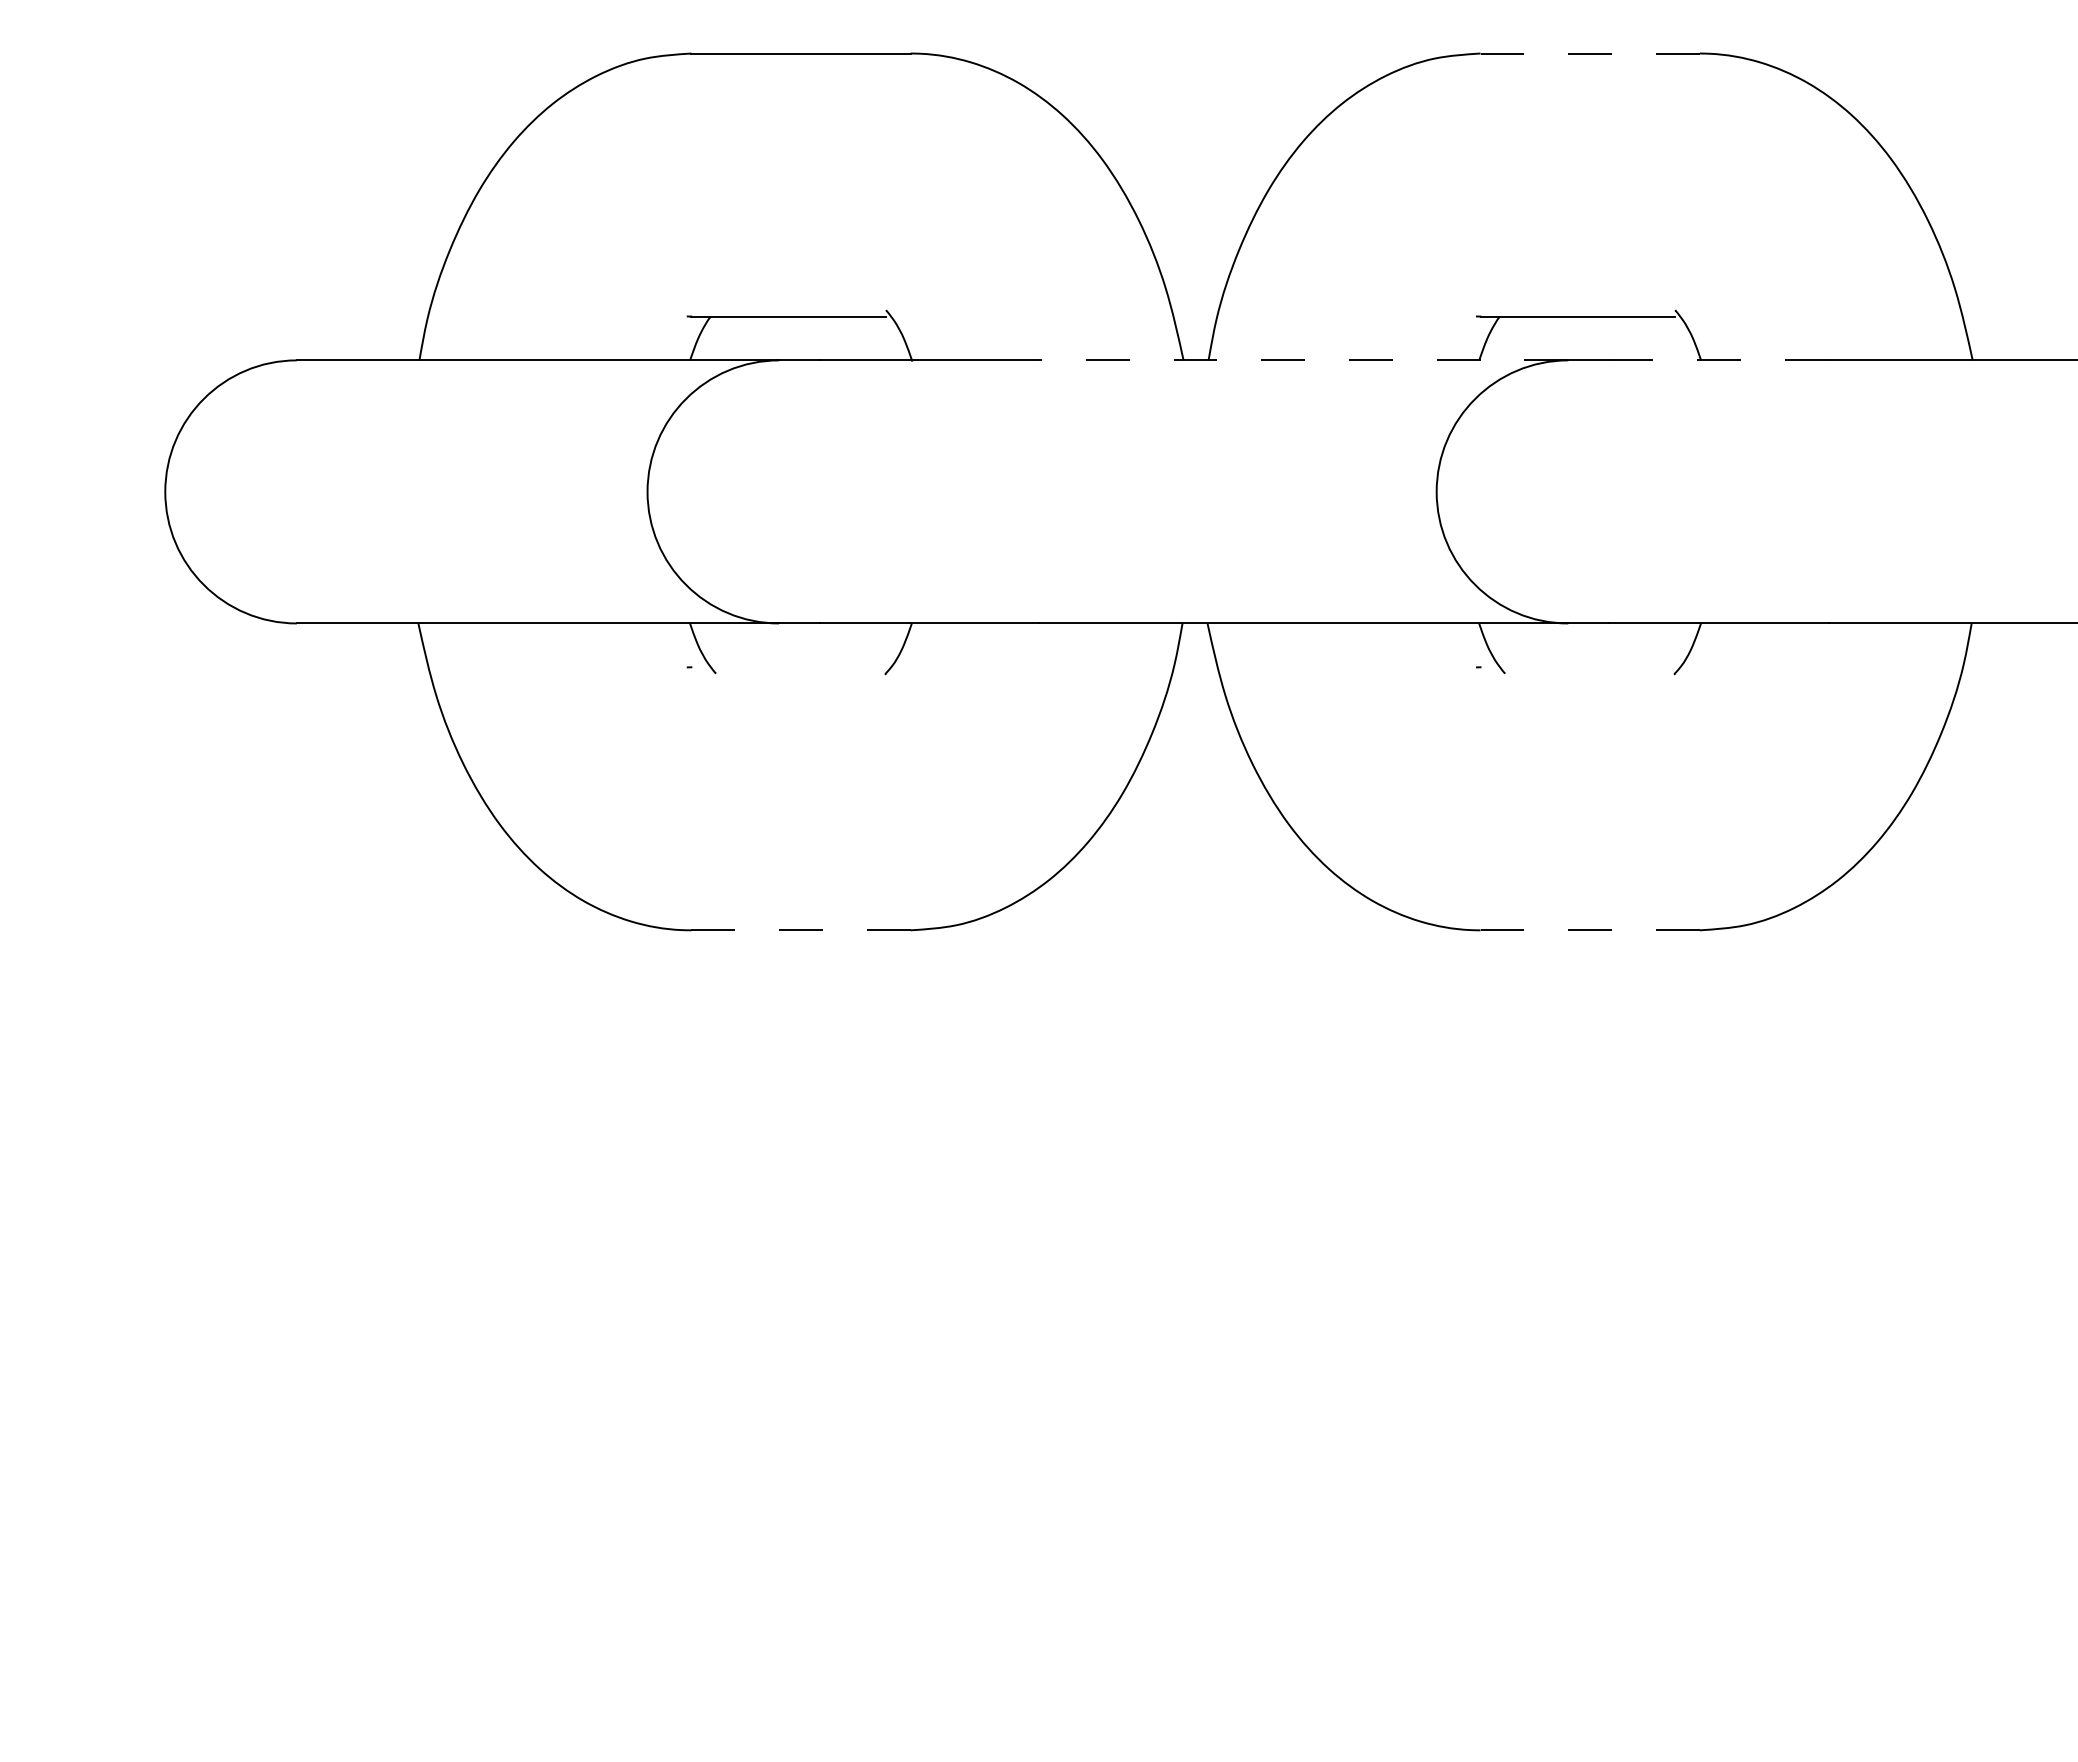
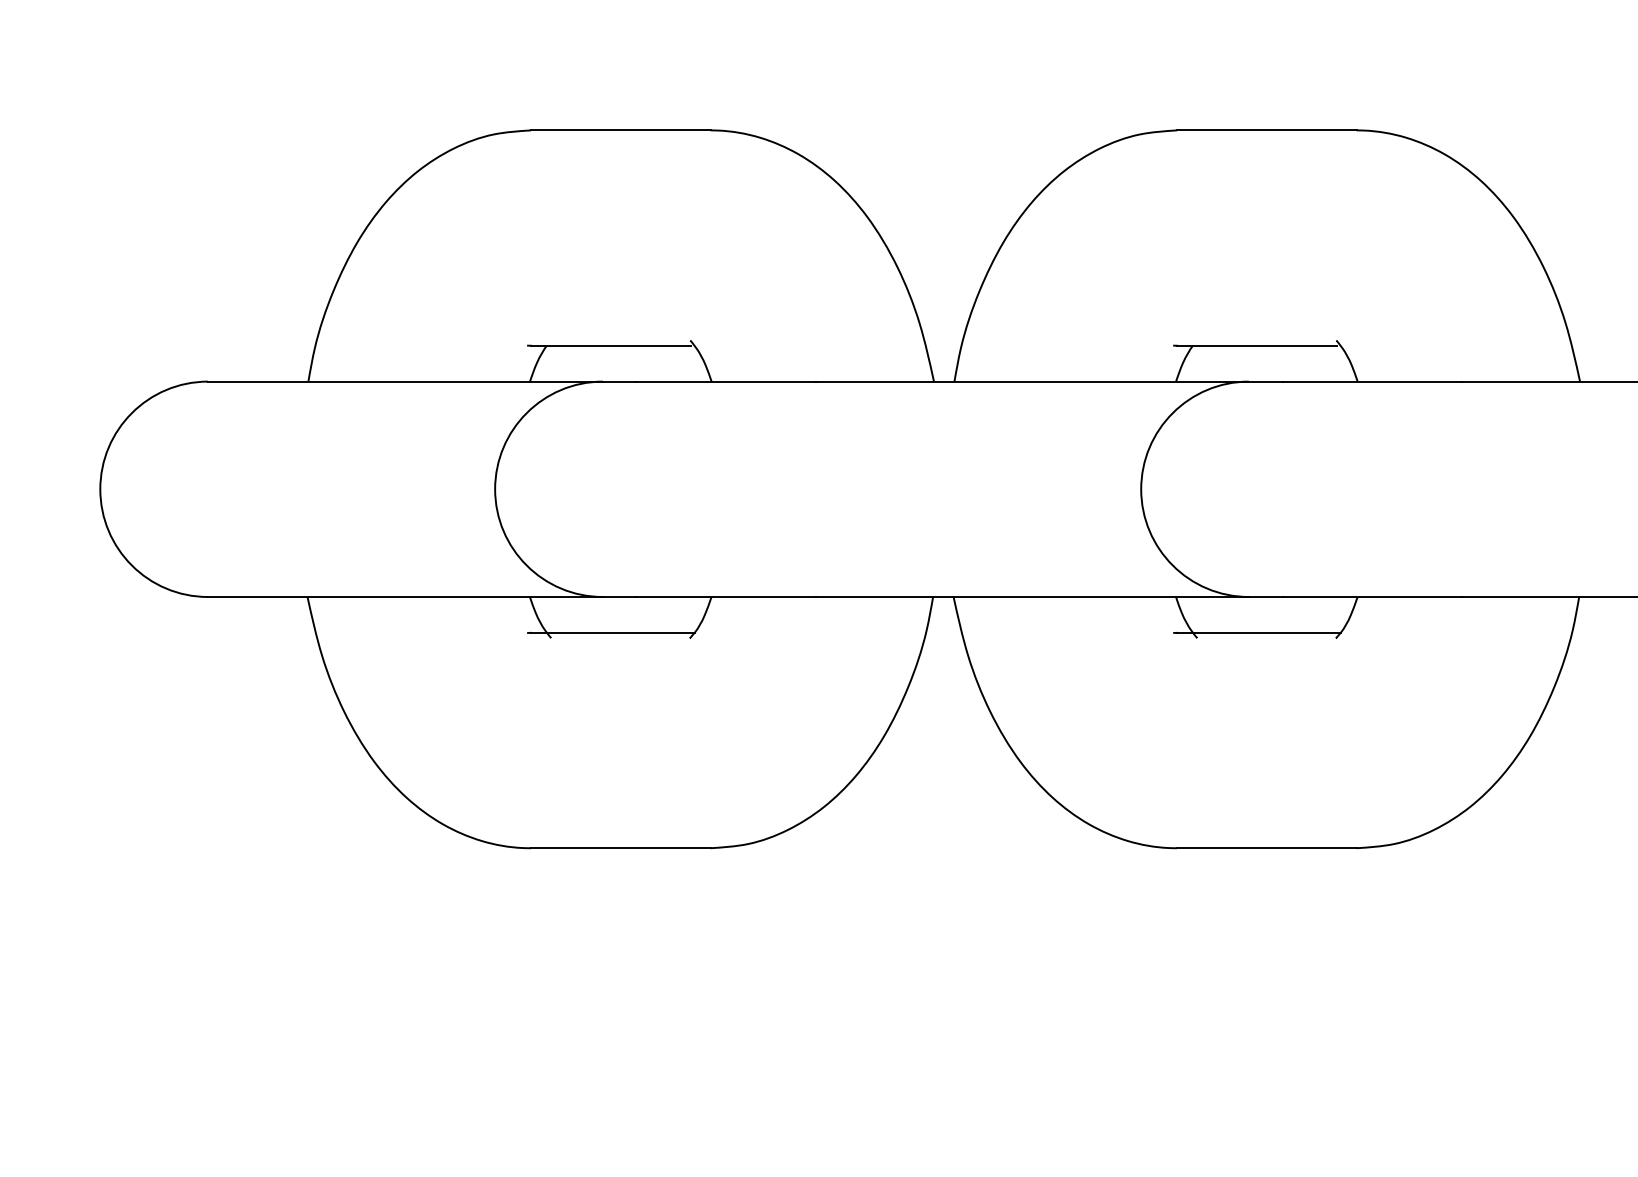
line: (1590, 53) -> (1267, 130), dashed -> solid
line: (1303, 360) -> (1032, 381), dashed -> solid
line: (1718, 360) -> (1371, 381), dashed -> solid
line: (791, 667) -> (612, 633), added
line: (1580, 667) -> (1258, 633), added
line: (800, 930) -> (620, 848), dashed -> solid
line: (1590, 930) -> (1267, 848), dashed -> solid

